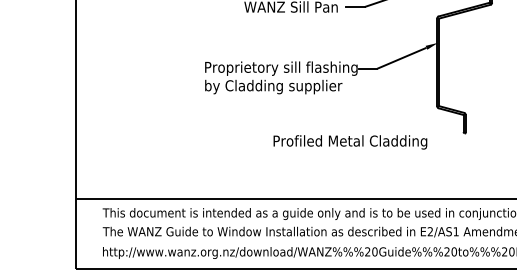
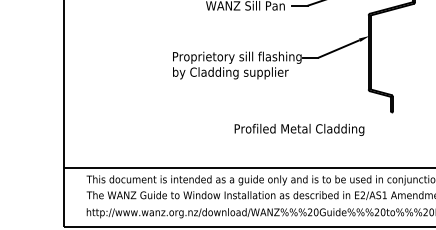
text: (350, 141) -> (299, 129), moved

